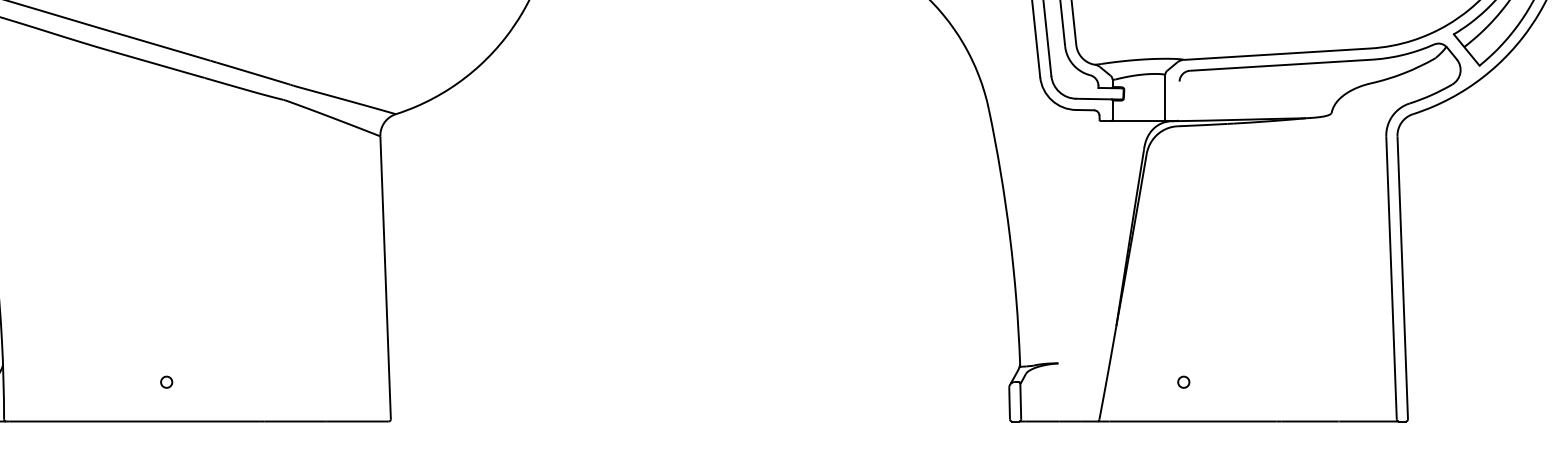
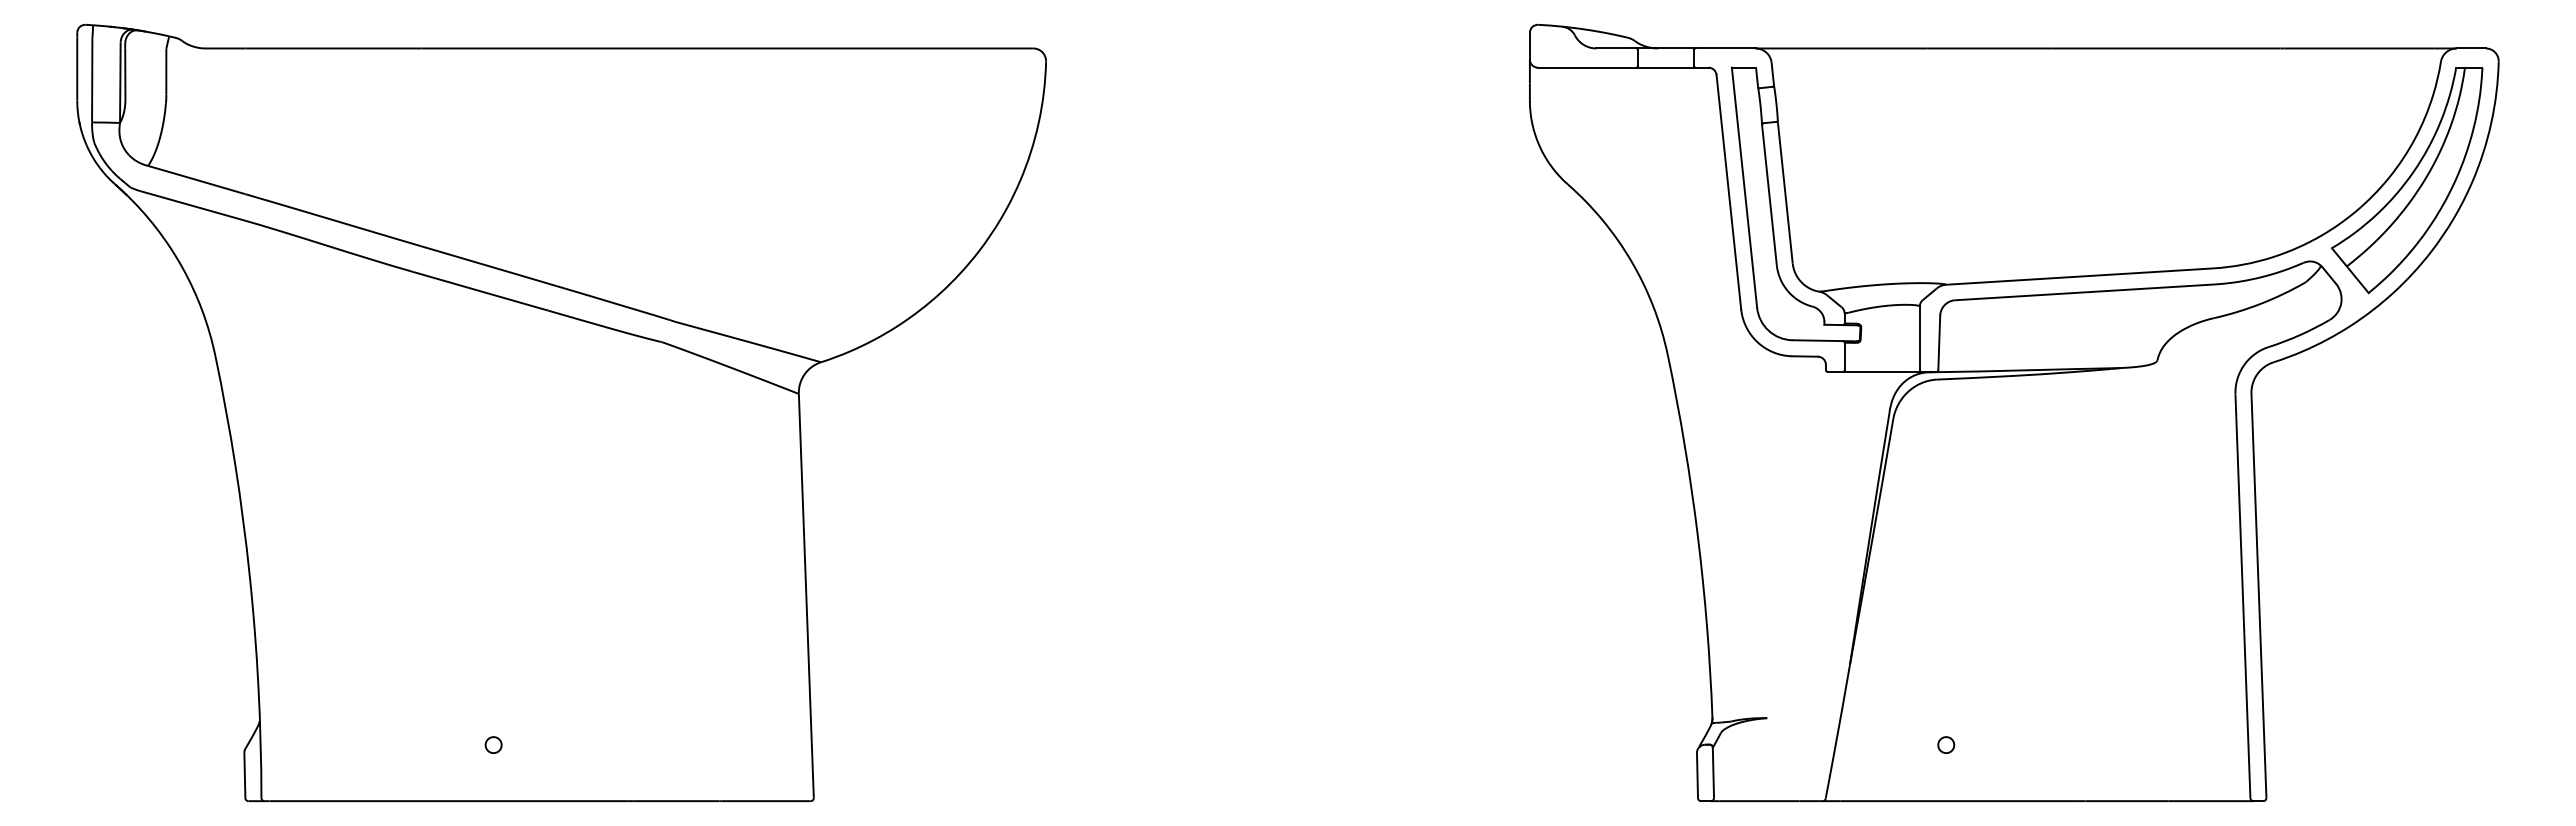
line: (1179, 100) -> (1939, 342), added

